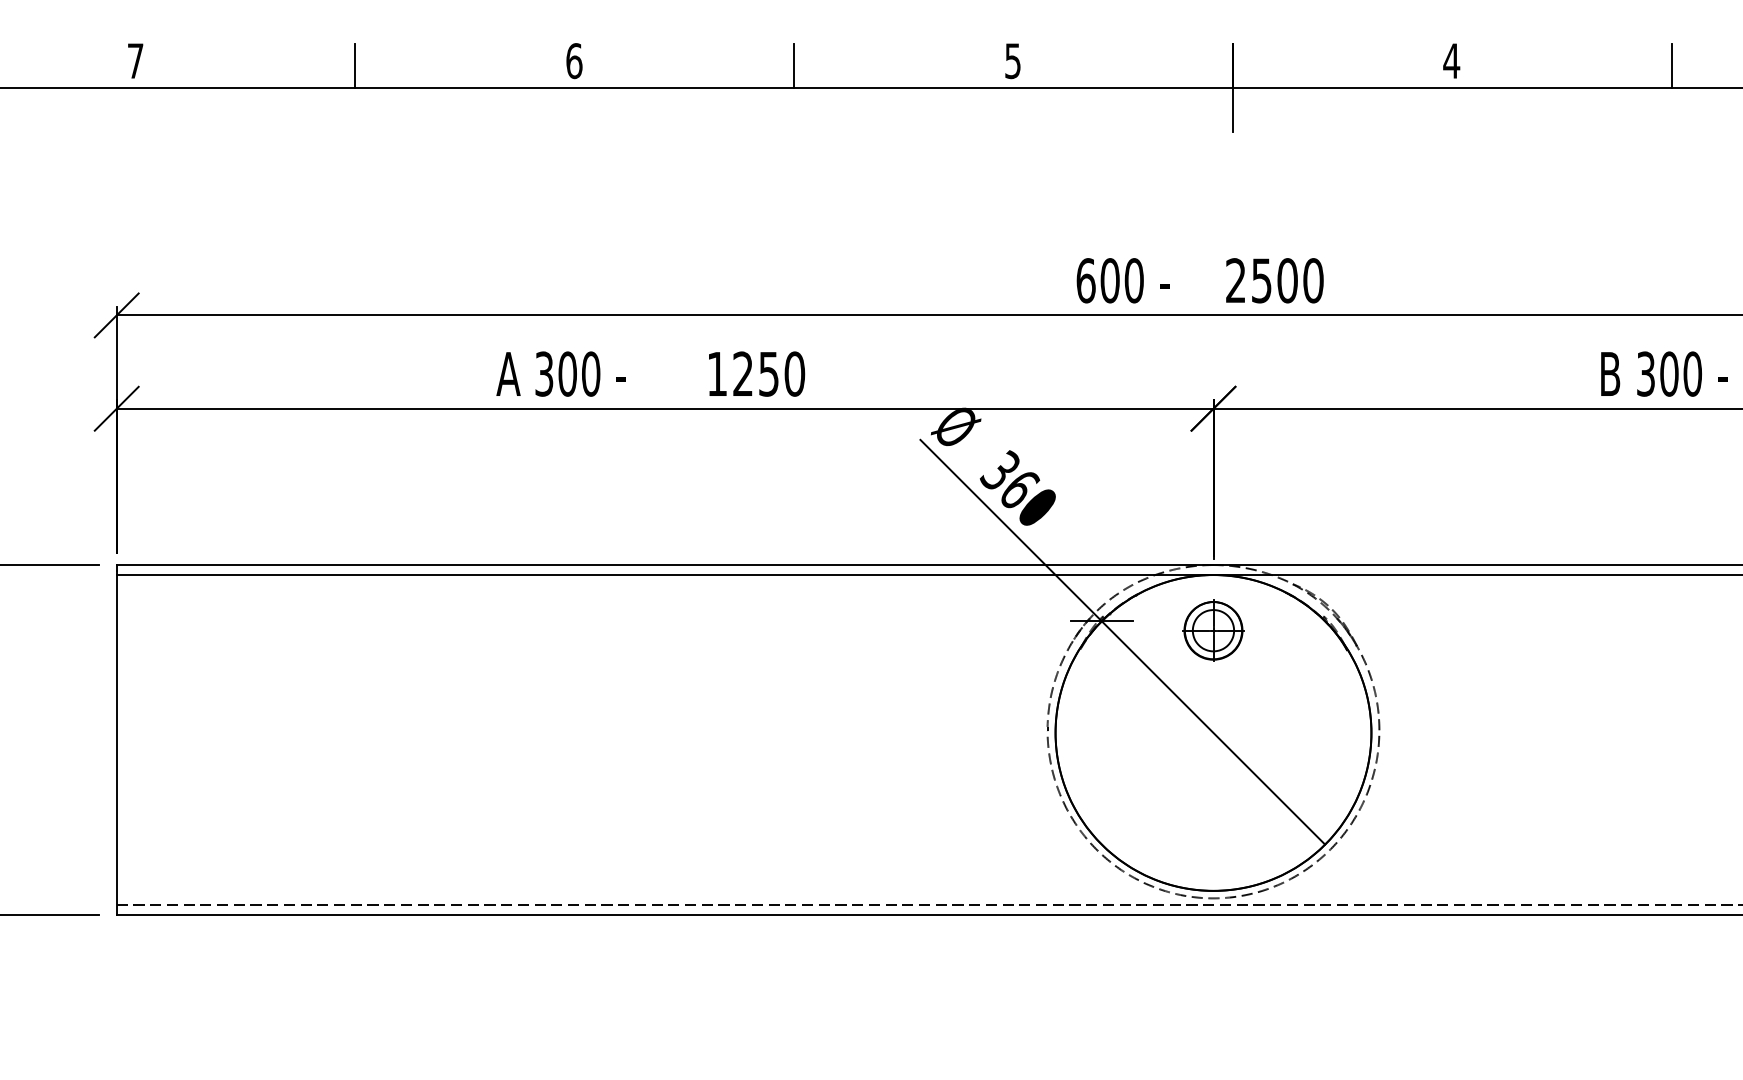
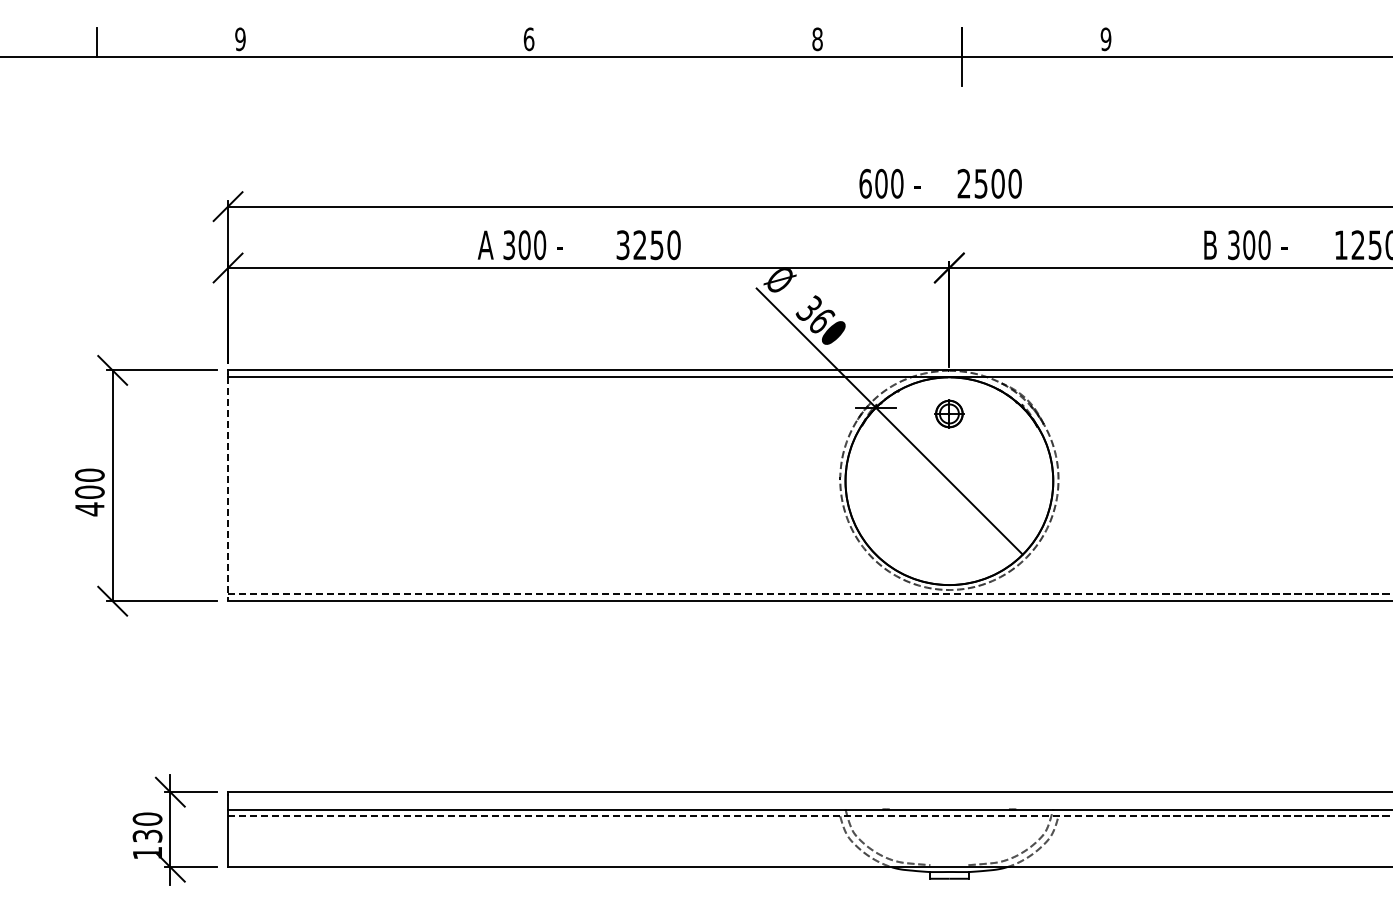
text: (135, 61) -> (240, 39), 7 -> 9
text: (1012, 61) -> (817, 39), 5 -> 8
text: (1450, 61) -> (1105, 39), 4 -> 9
line: (356, 65) -> (385, 42), removed
line: (794, 65) -> (673, 42), removed
line: (1671, 65) -> (1250, 42), removed
text: (716, 374) -> (622, 245), 1250 -> 3250
part: (1213, 629) -> (949, 413), size x0.7
line: (117, 745) -> (228, 489), solid -> dashed

